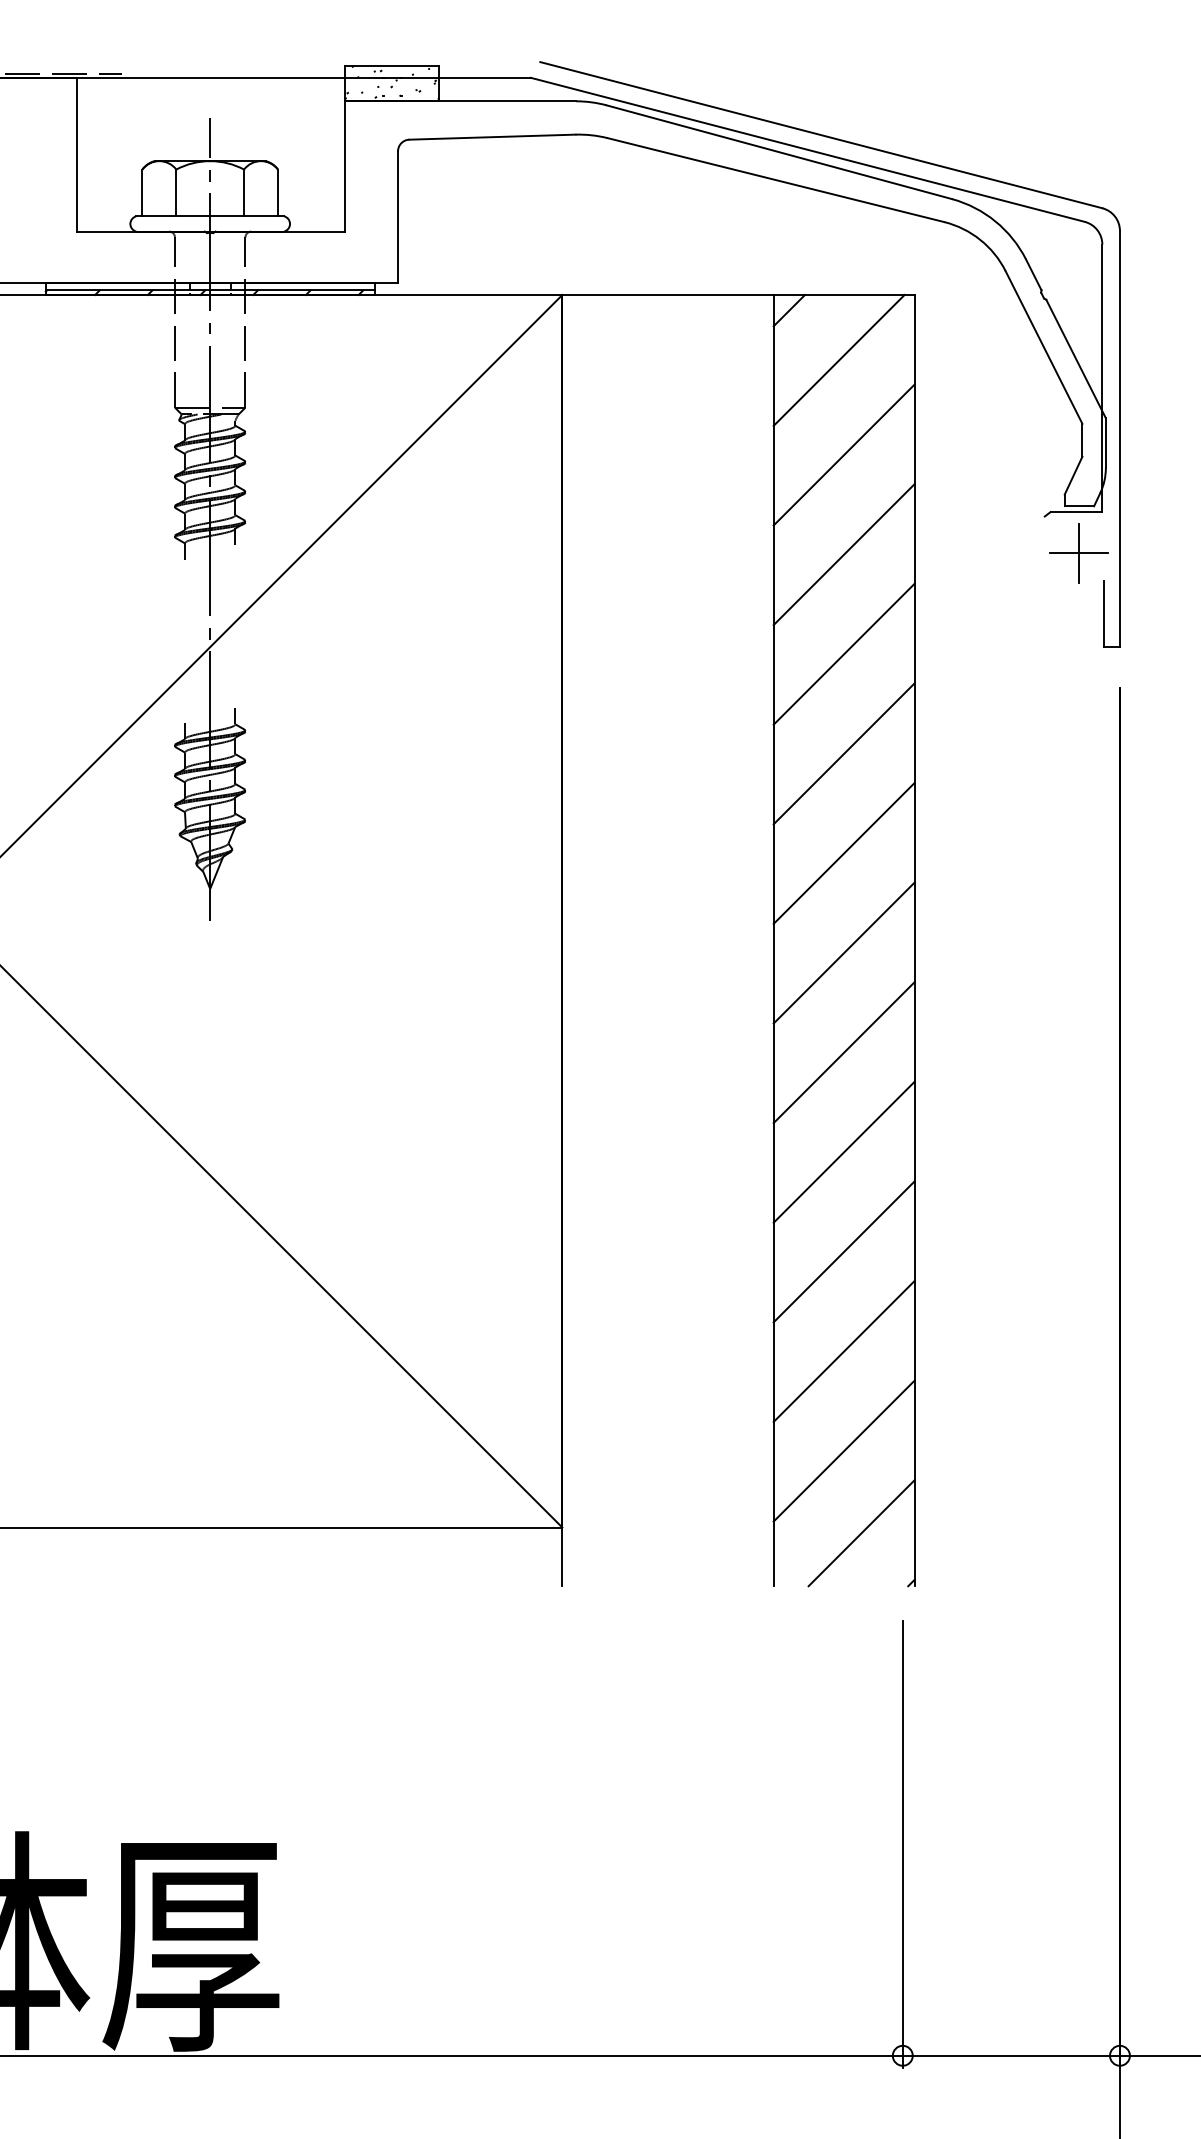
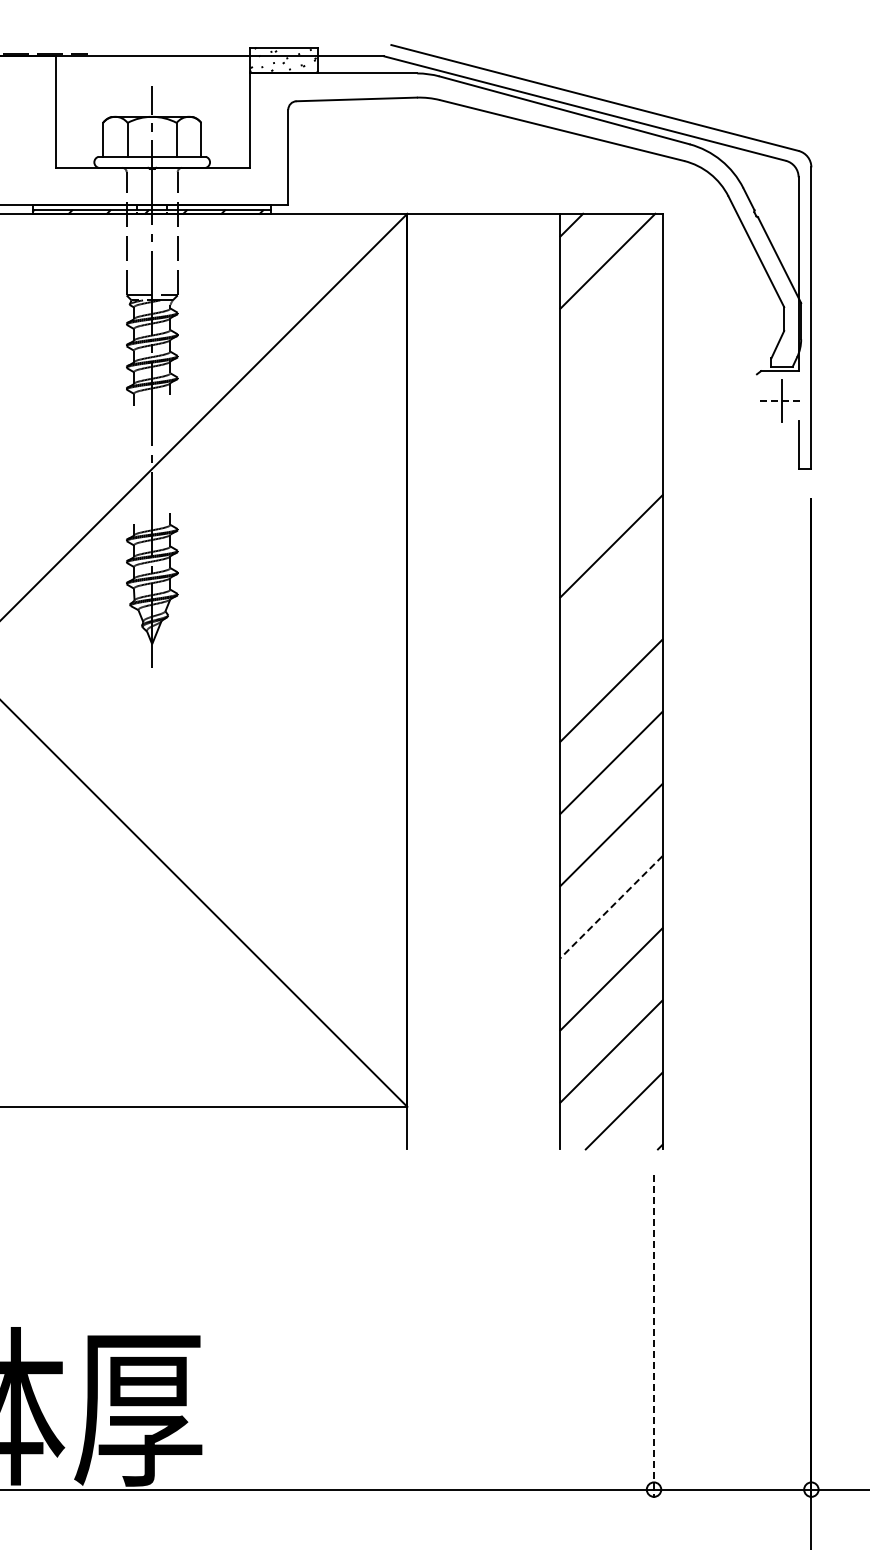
line: (844, 454) -> (611, 329), removed
line: (1080, 552) -> (782, 400), solid -> dashed
line: (844, 554) -> (611, 401), removed
line: (844, 654) -> (611, 474), removed
line: (844, 853) -> (611, 618), removed
line: (844, 1252) -> (611, 907), solid -> dashed
line: (903, 1844) -> (654, 1336), solid -> dashed

